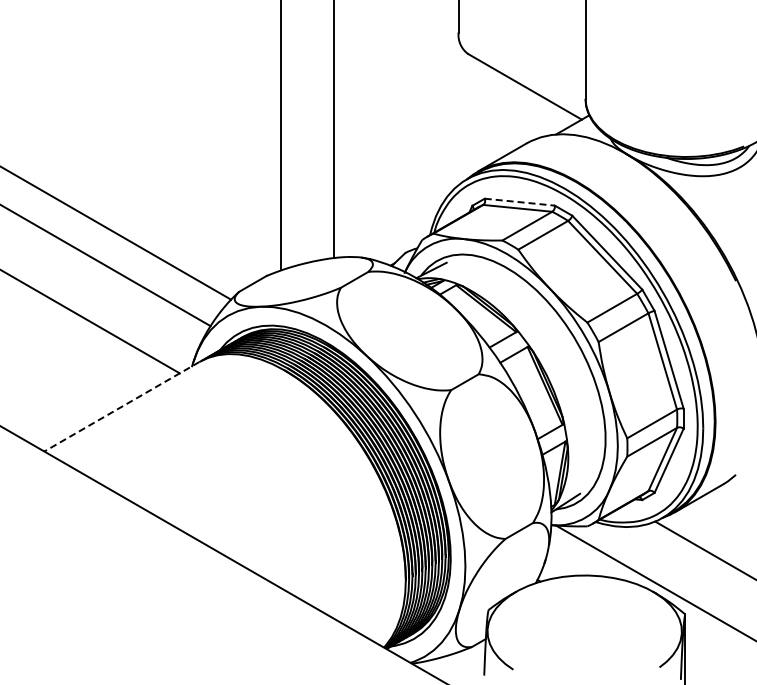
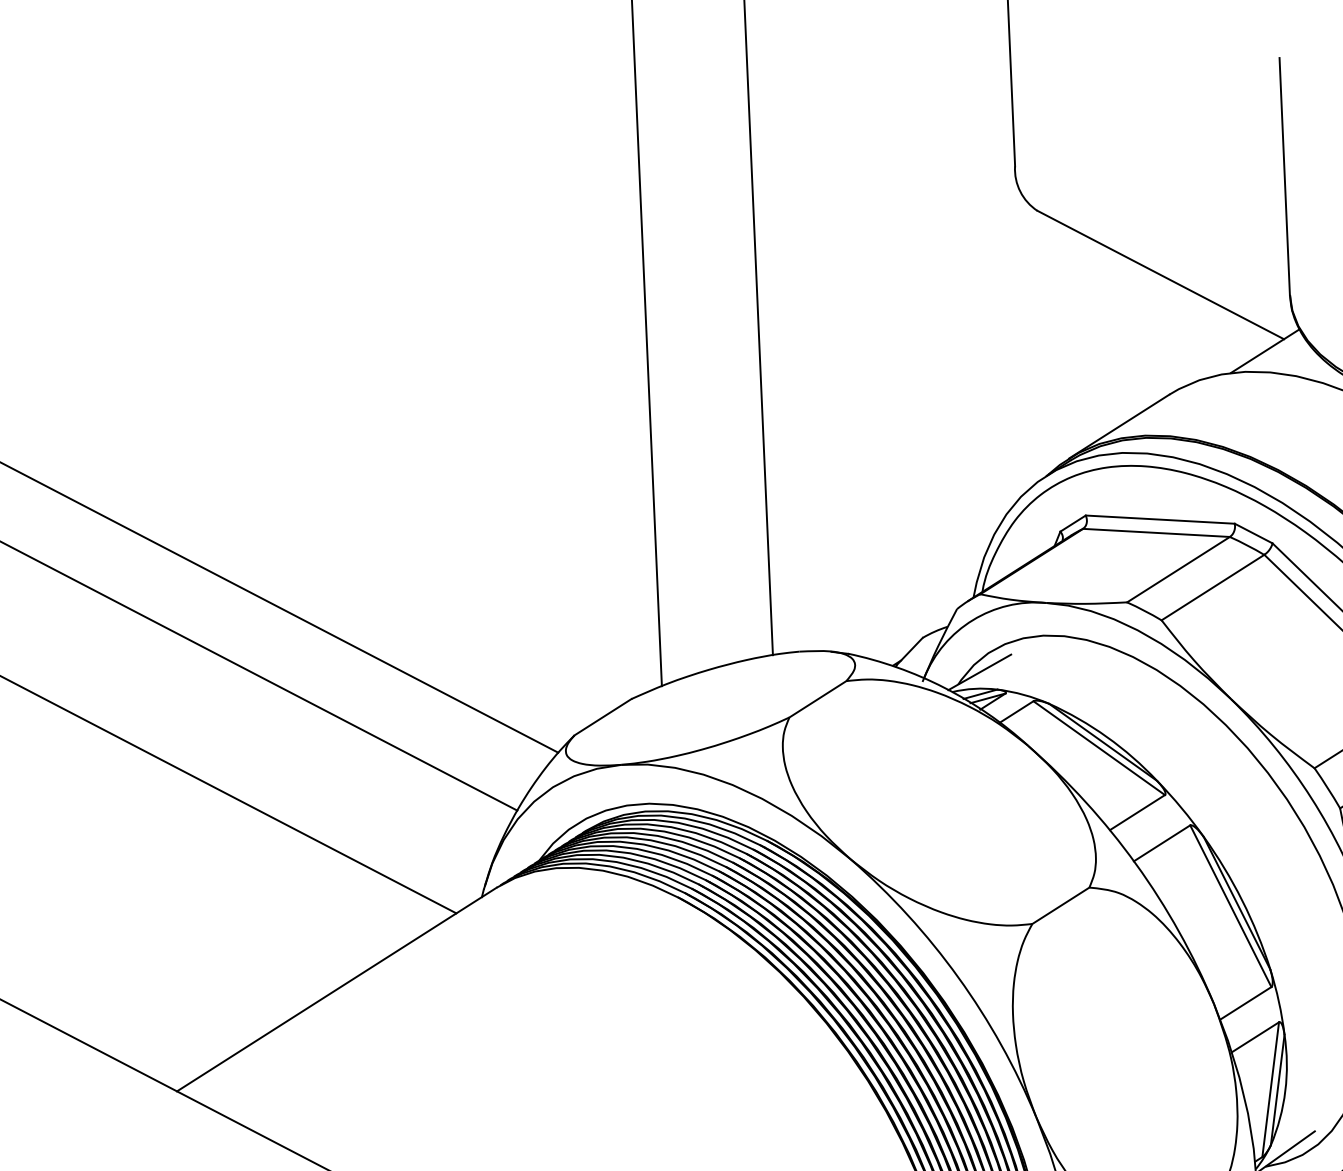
line: (520, 202) -> (1161, 520), dashed -> solid
line: (121, 407) -> (336, 991), dashed -> solid

